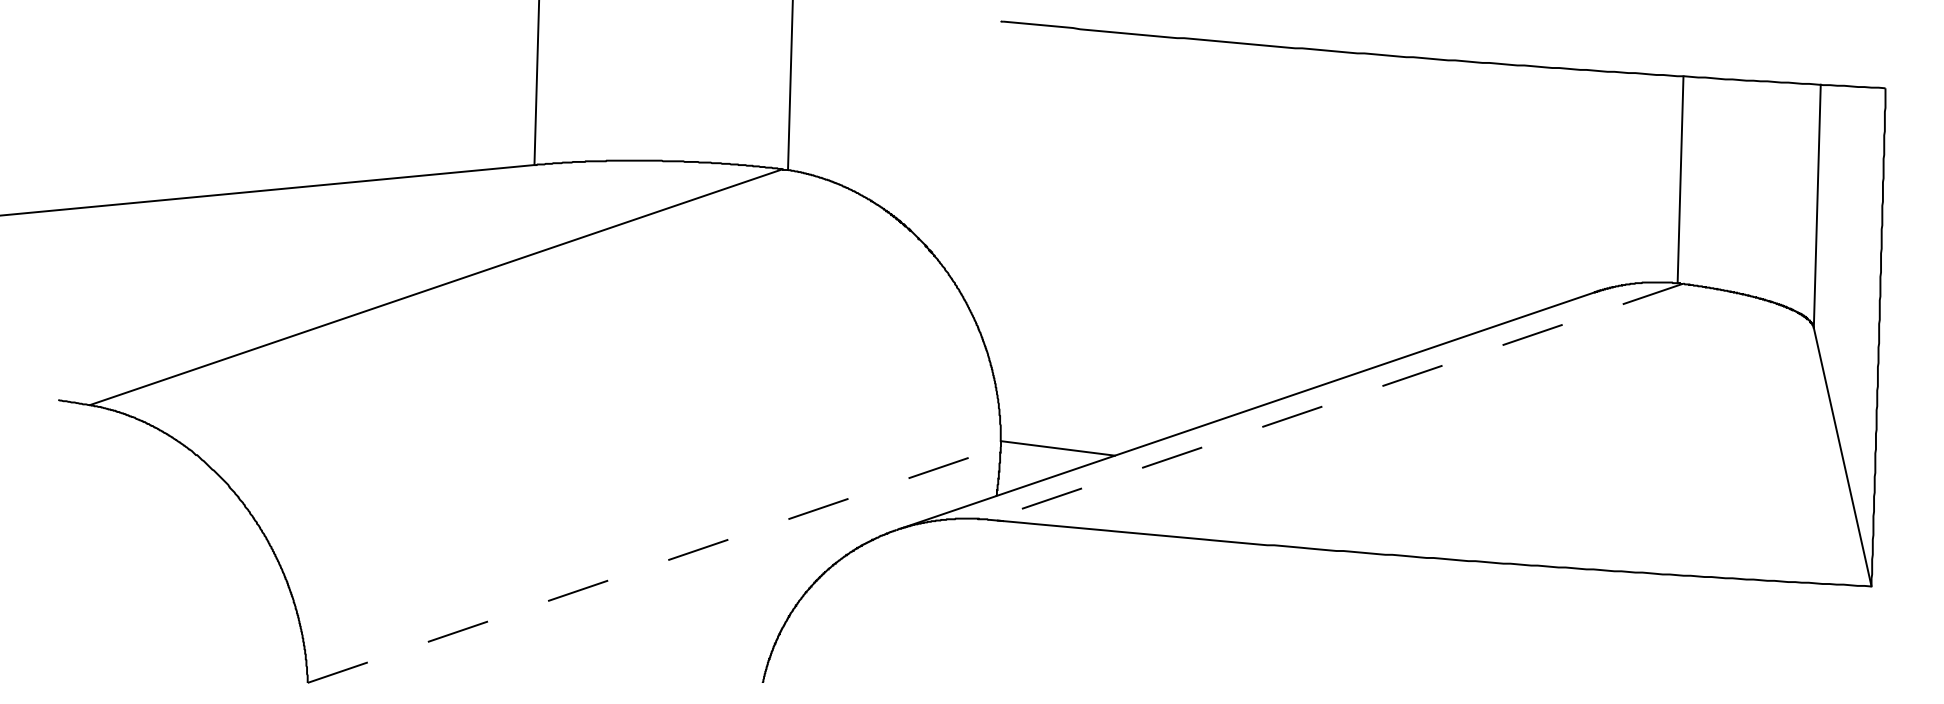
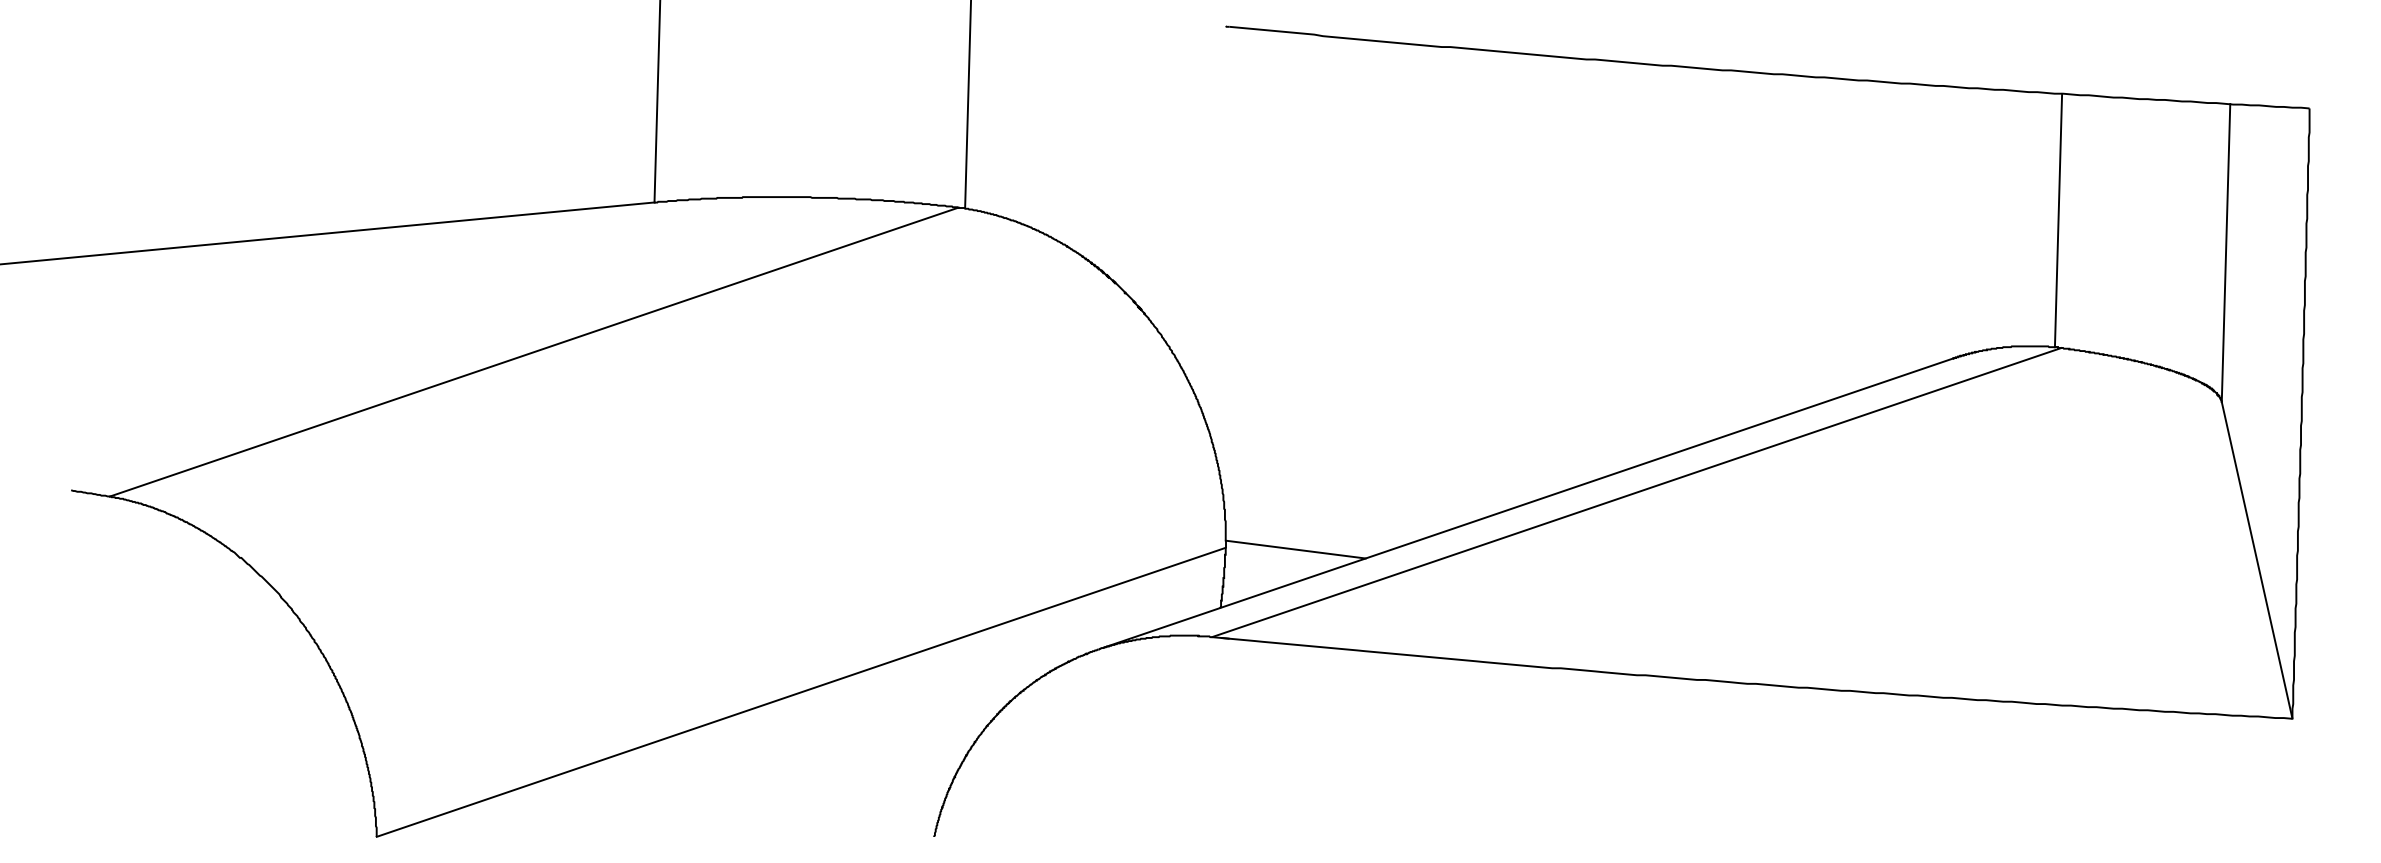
line: (1336, 401) -> (1636, 492), dashed -> solid
line: (654, 565) -> (801, 692), dashed -> solid

